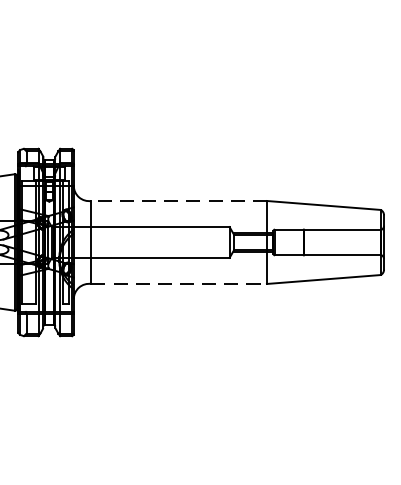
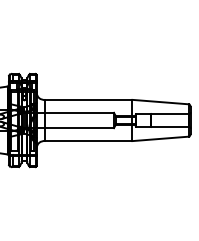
line: (178, 200) -> (88, 99), dashed -> solid
line: (178, 284) -> (88, 141), dashed -> solid

